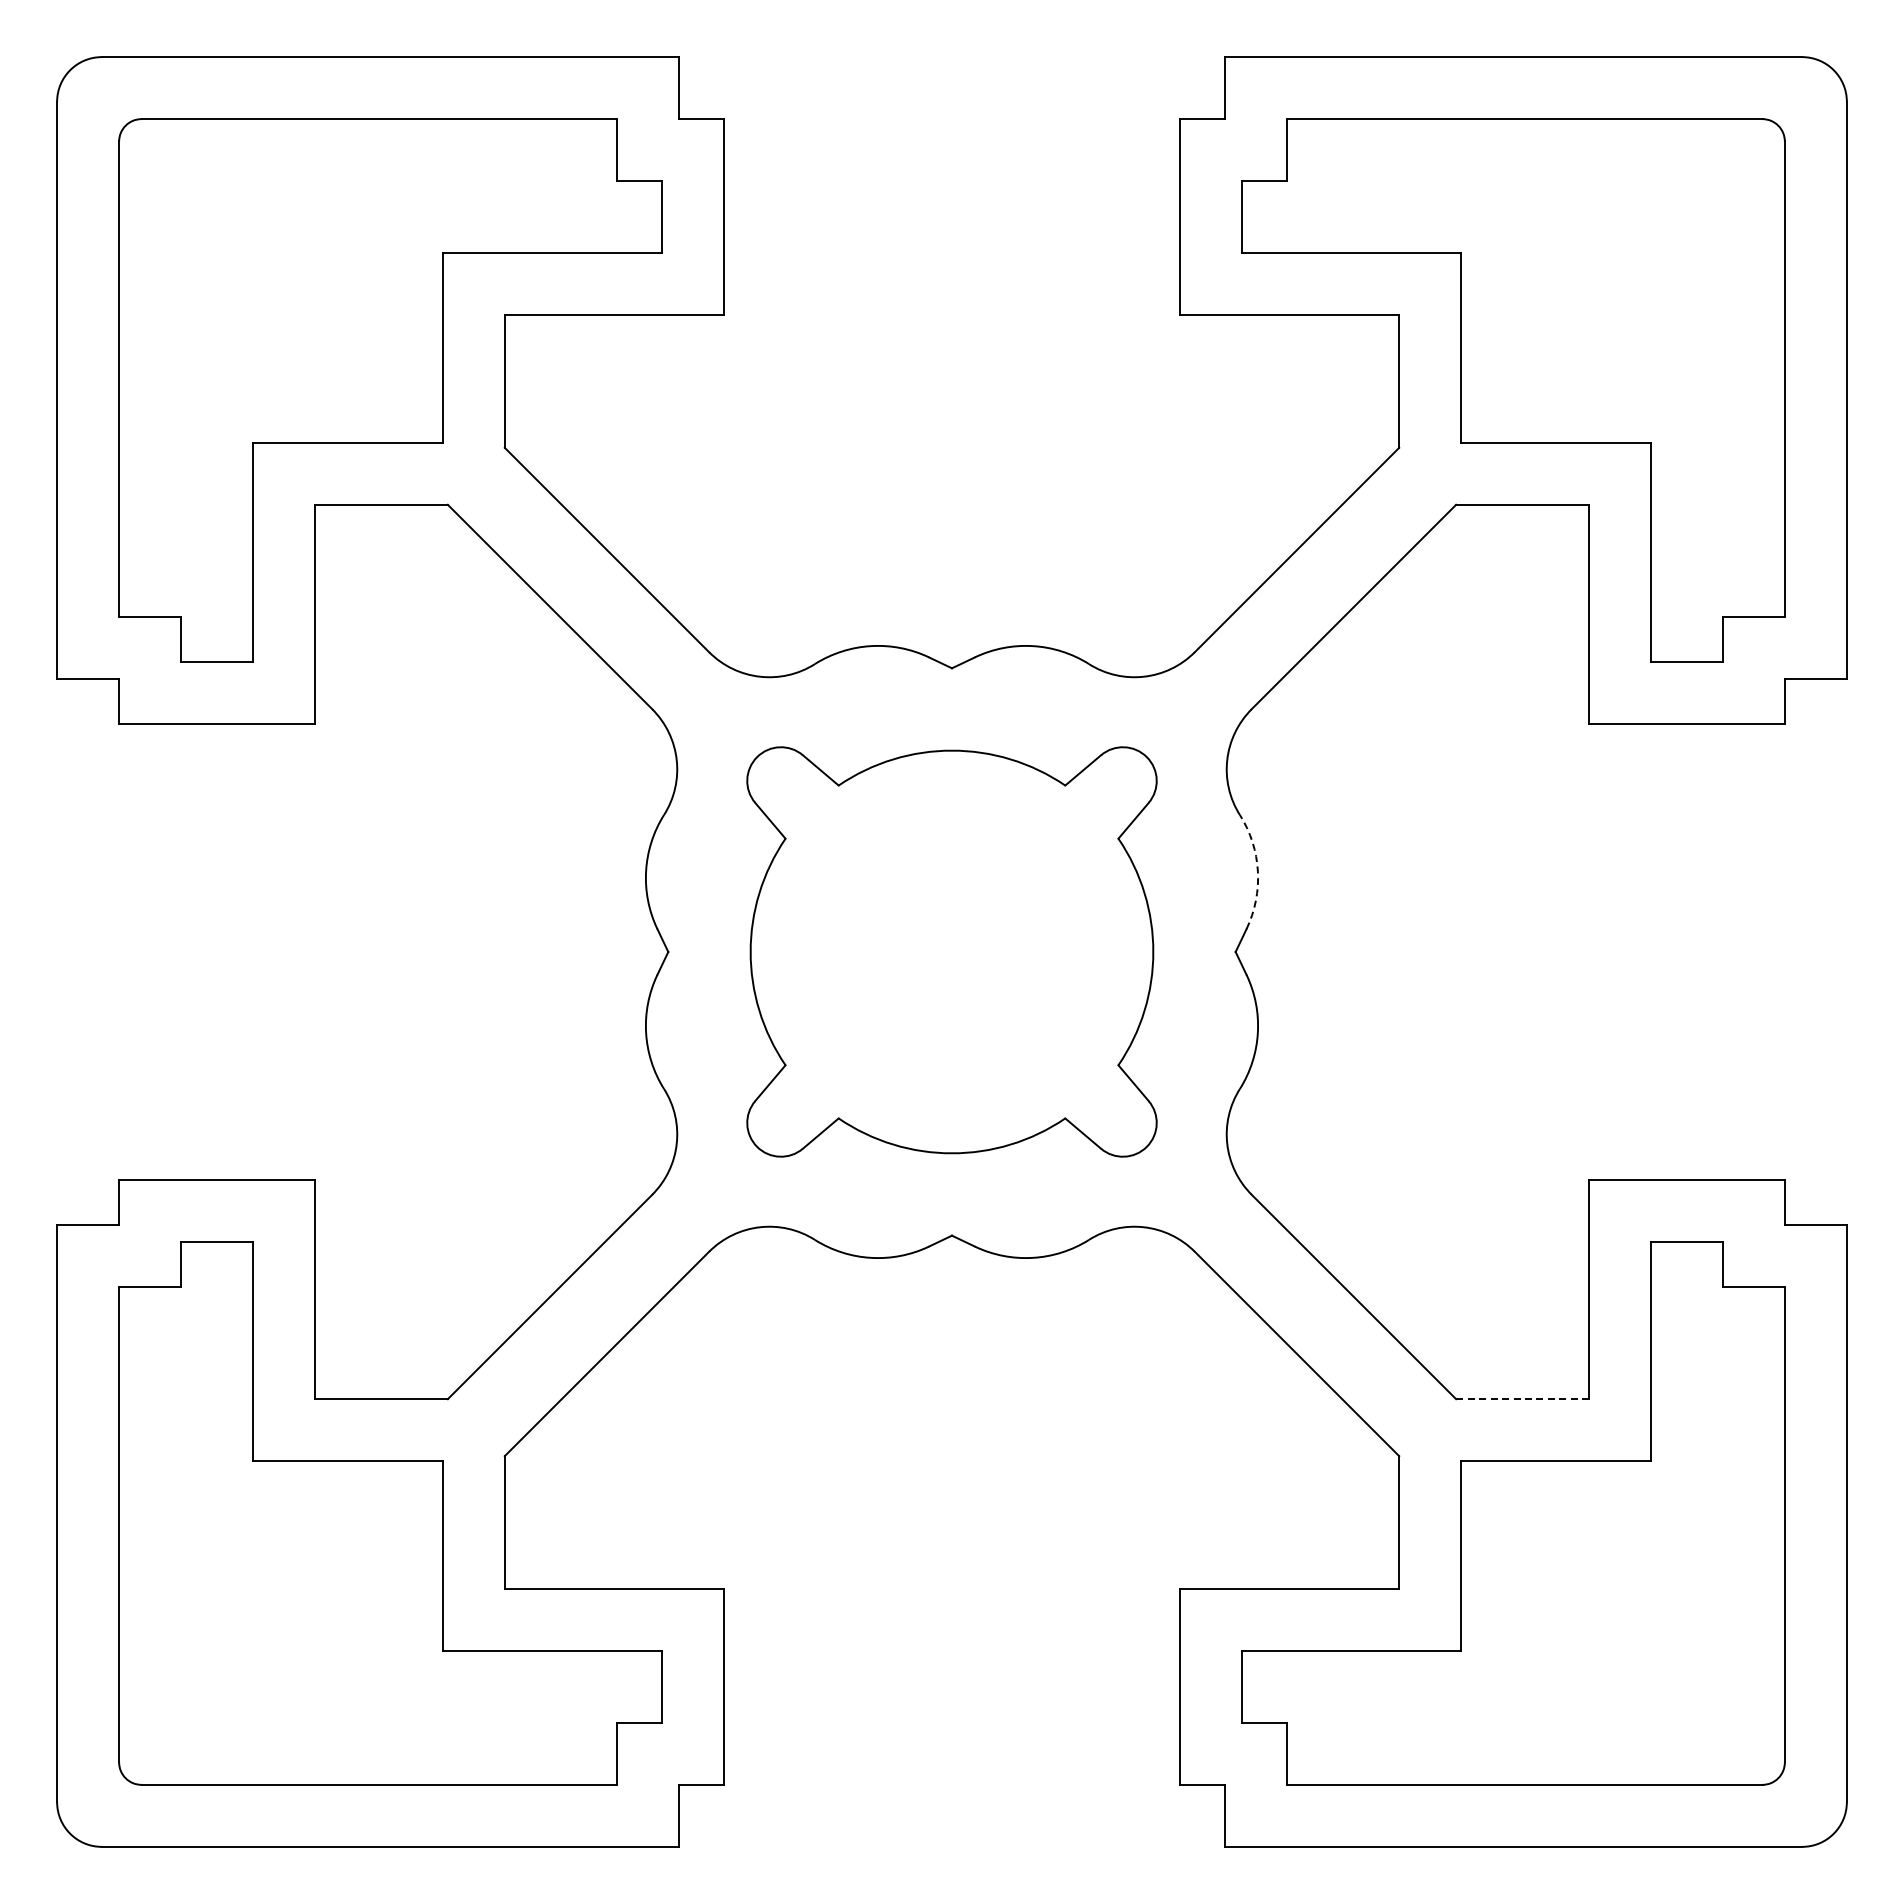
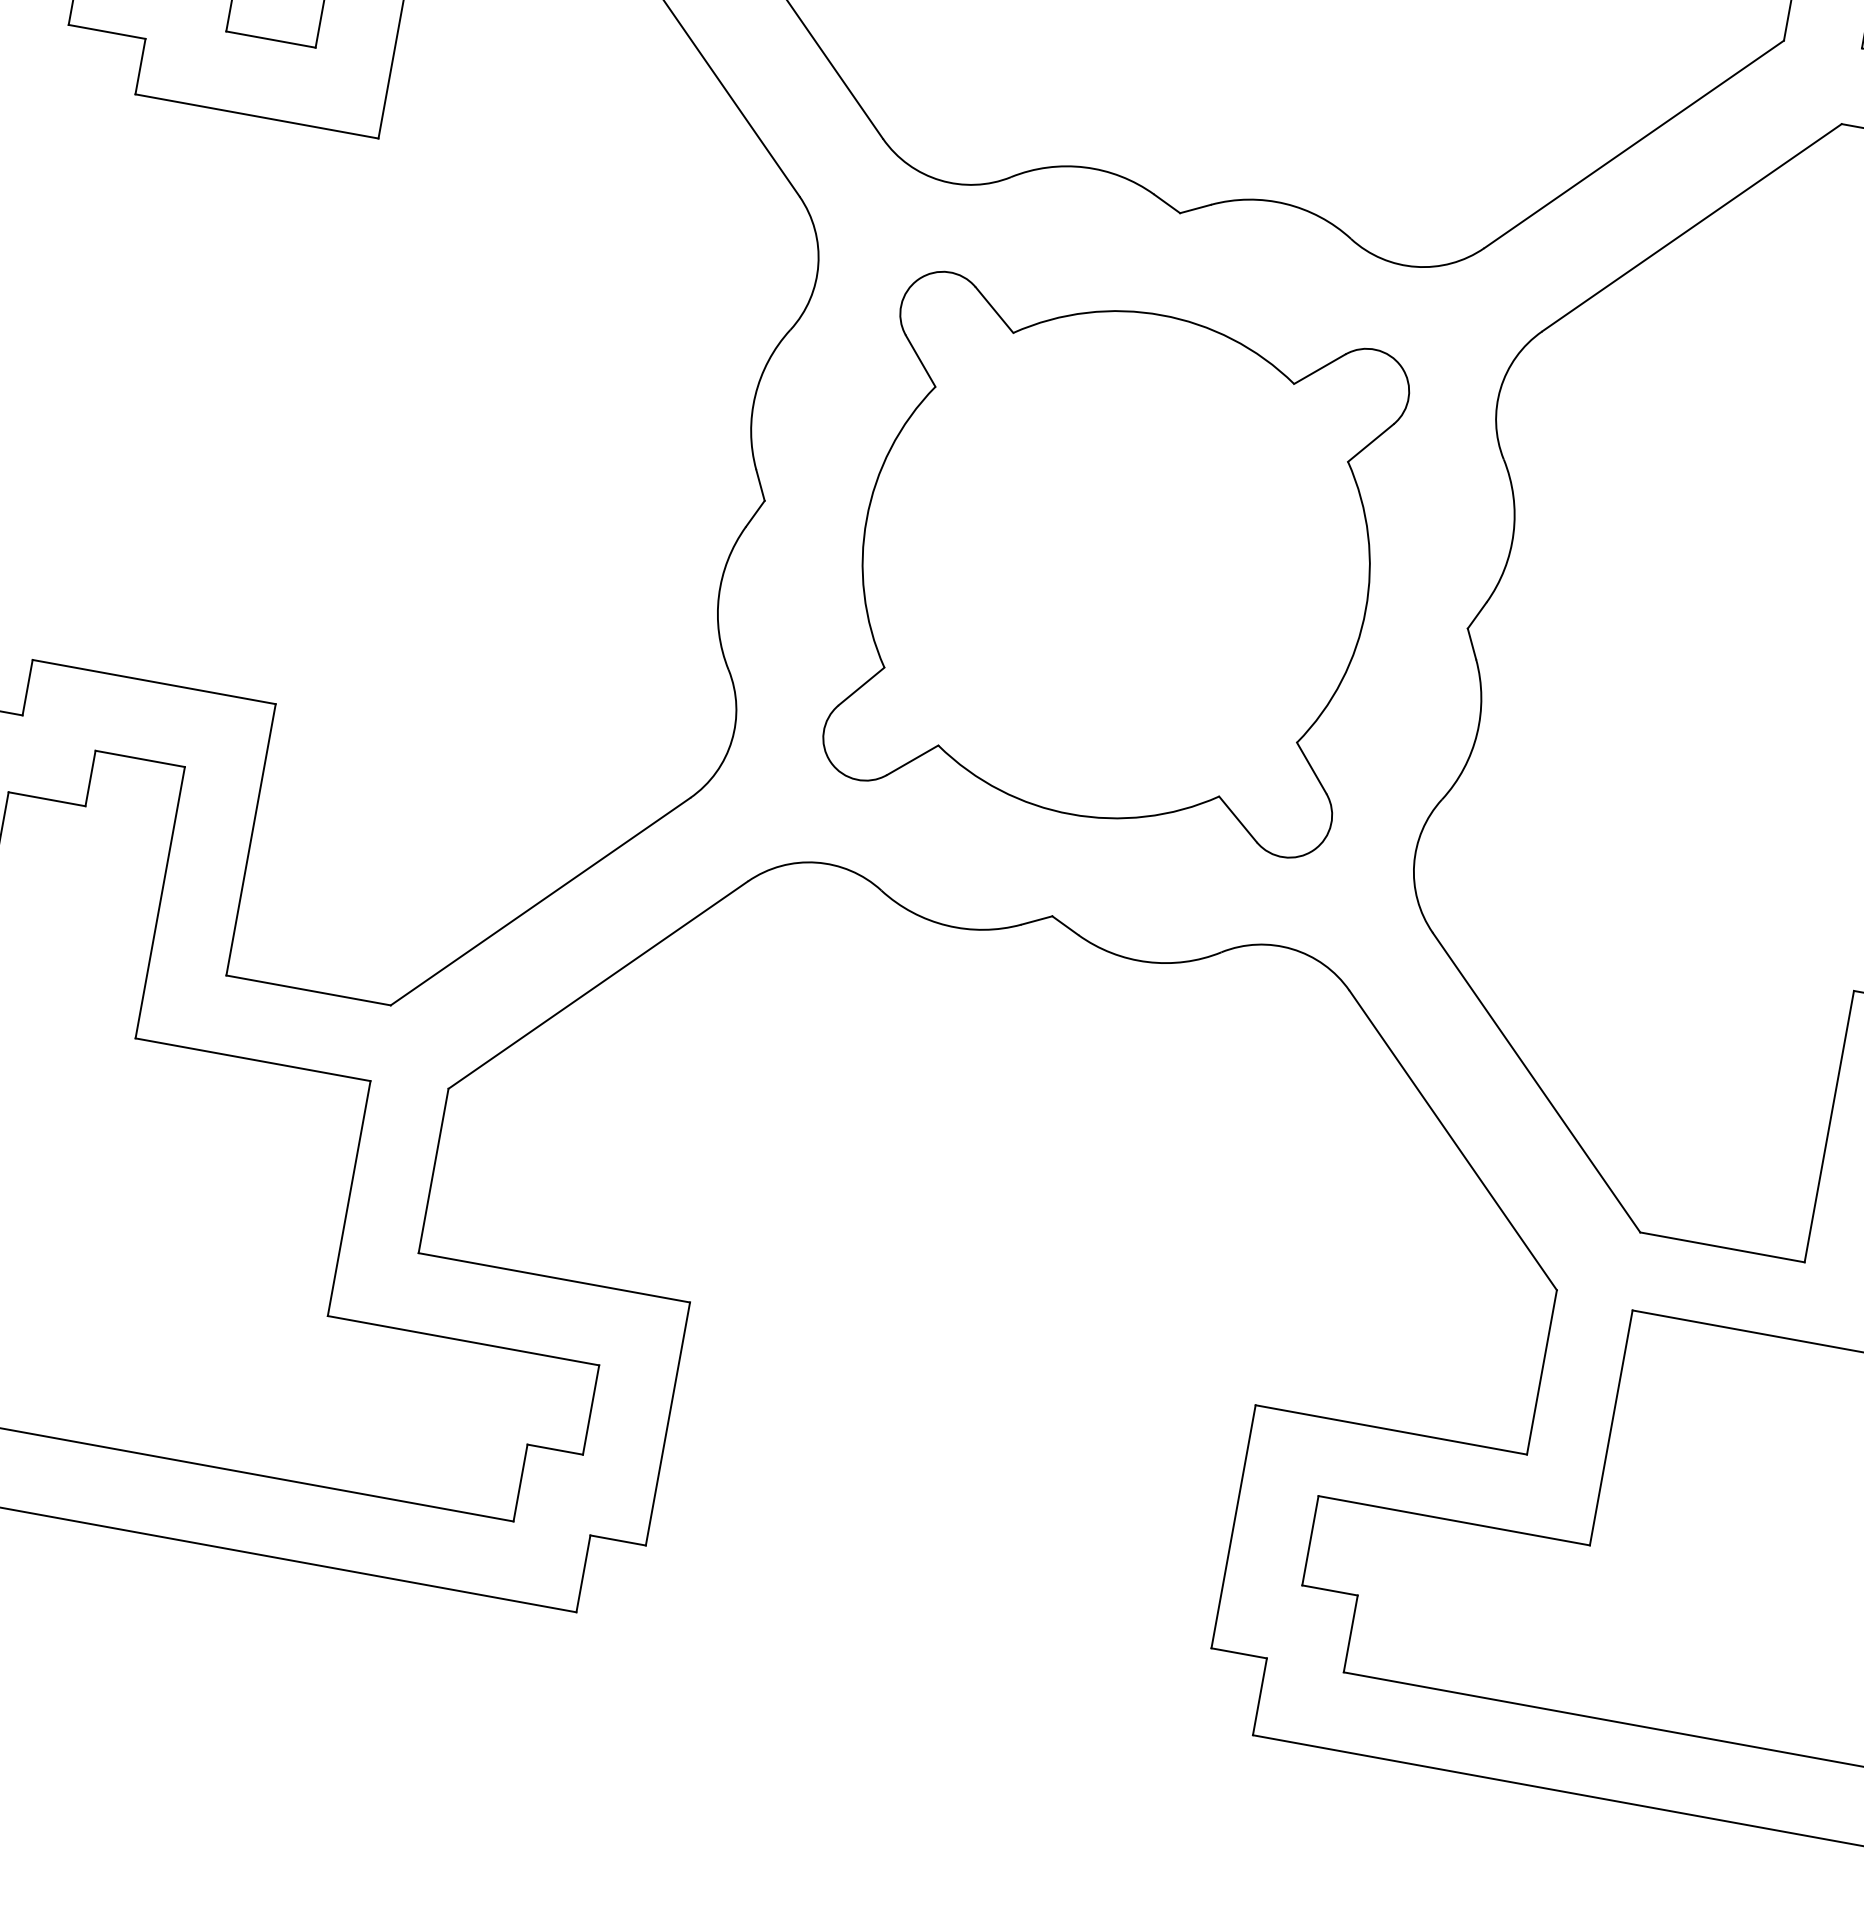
arc: (1257, 871) -> (1512, 533), dashed -> solid
line: (1522, 1399) -> (1722, 1247), dashed -> solid

